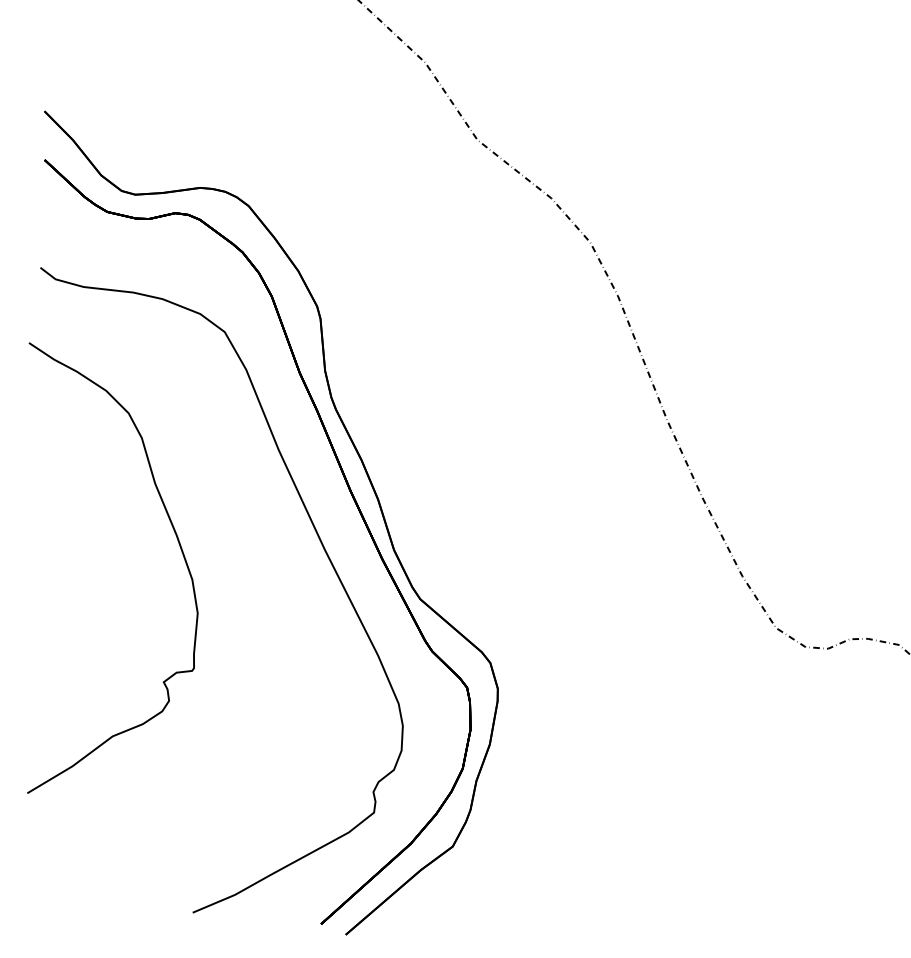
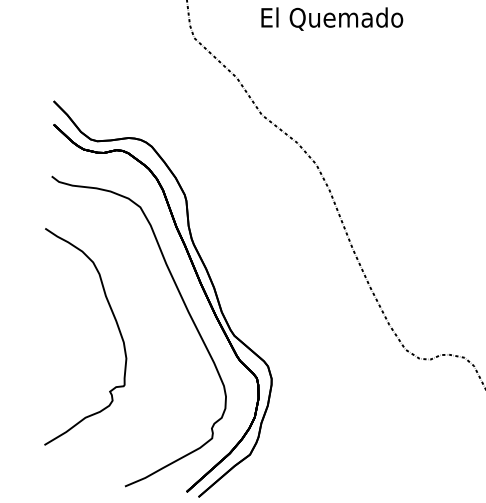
curve: (177, 544) -> (116, 325), moved

